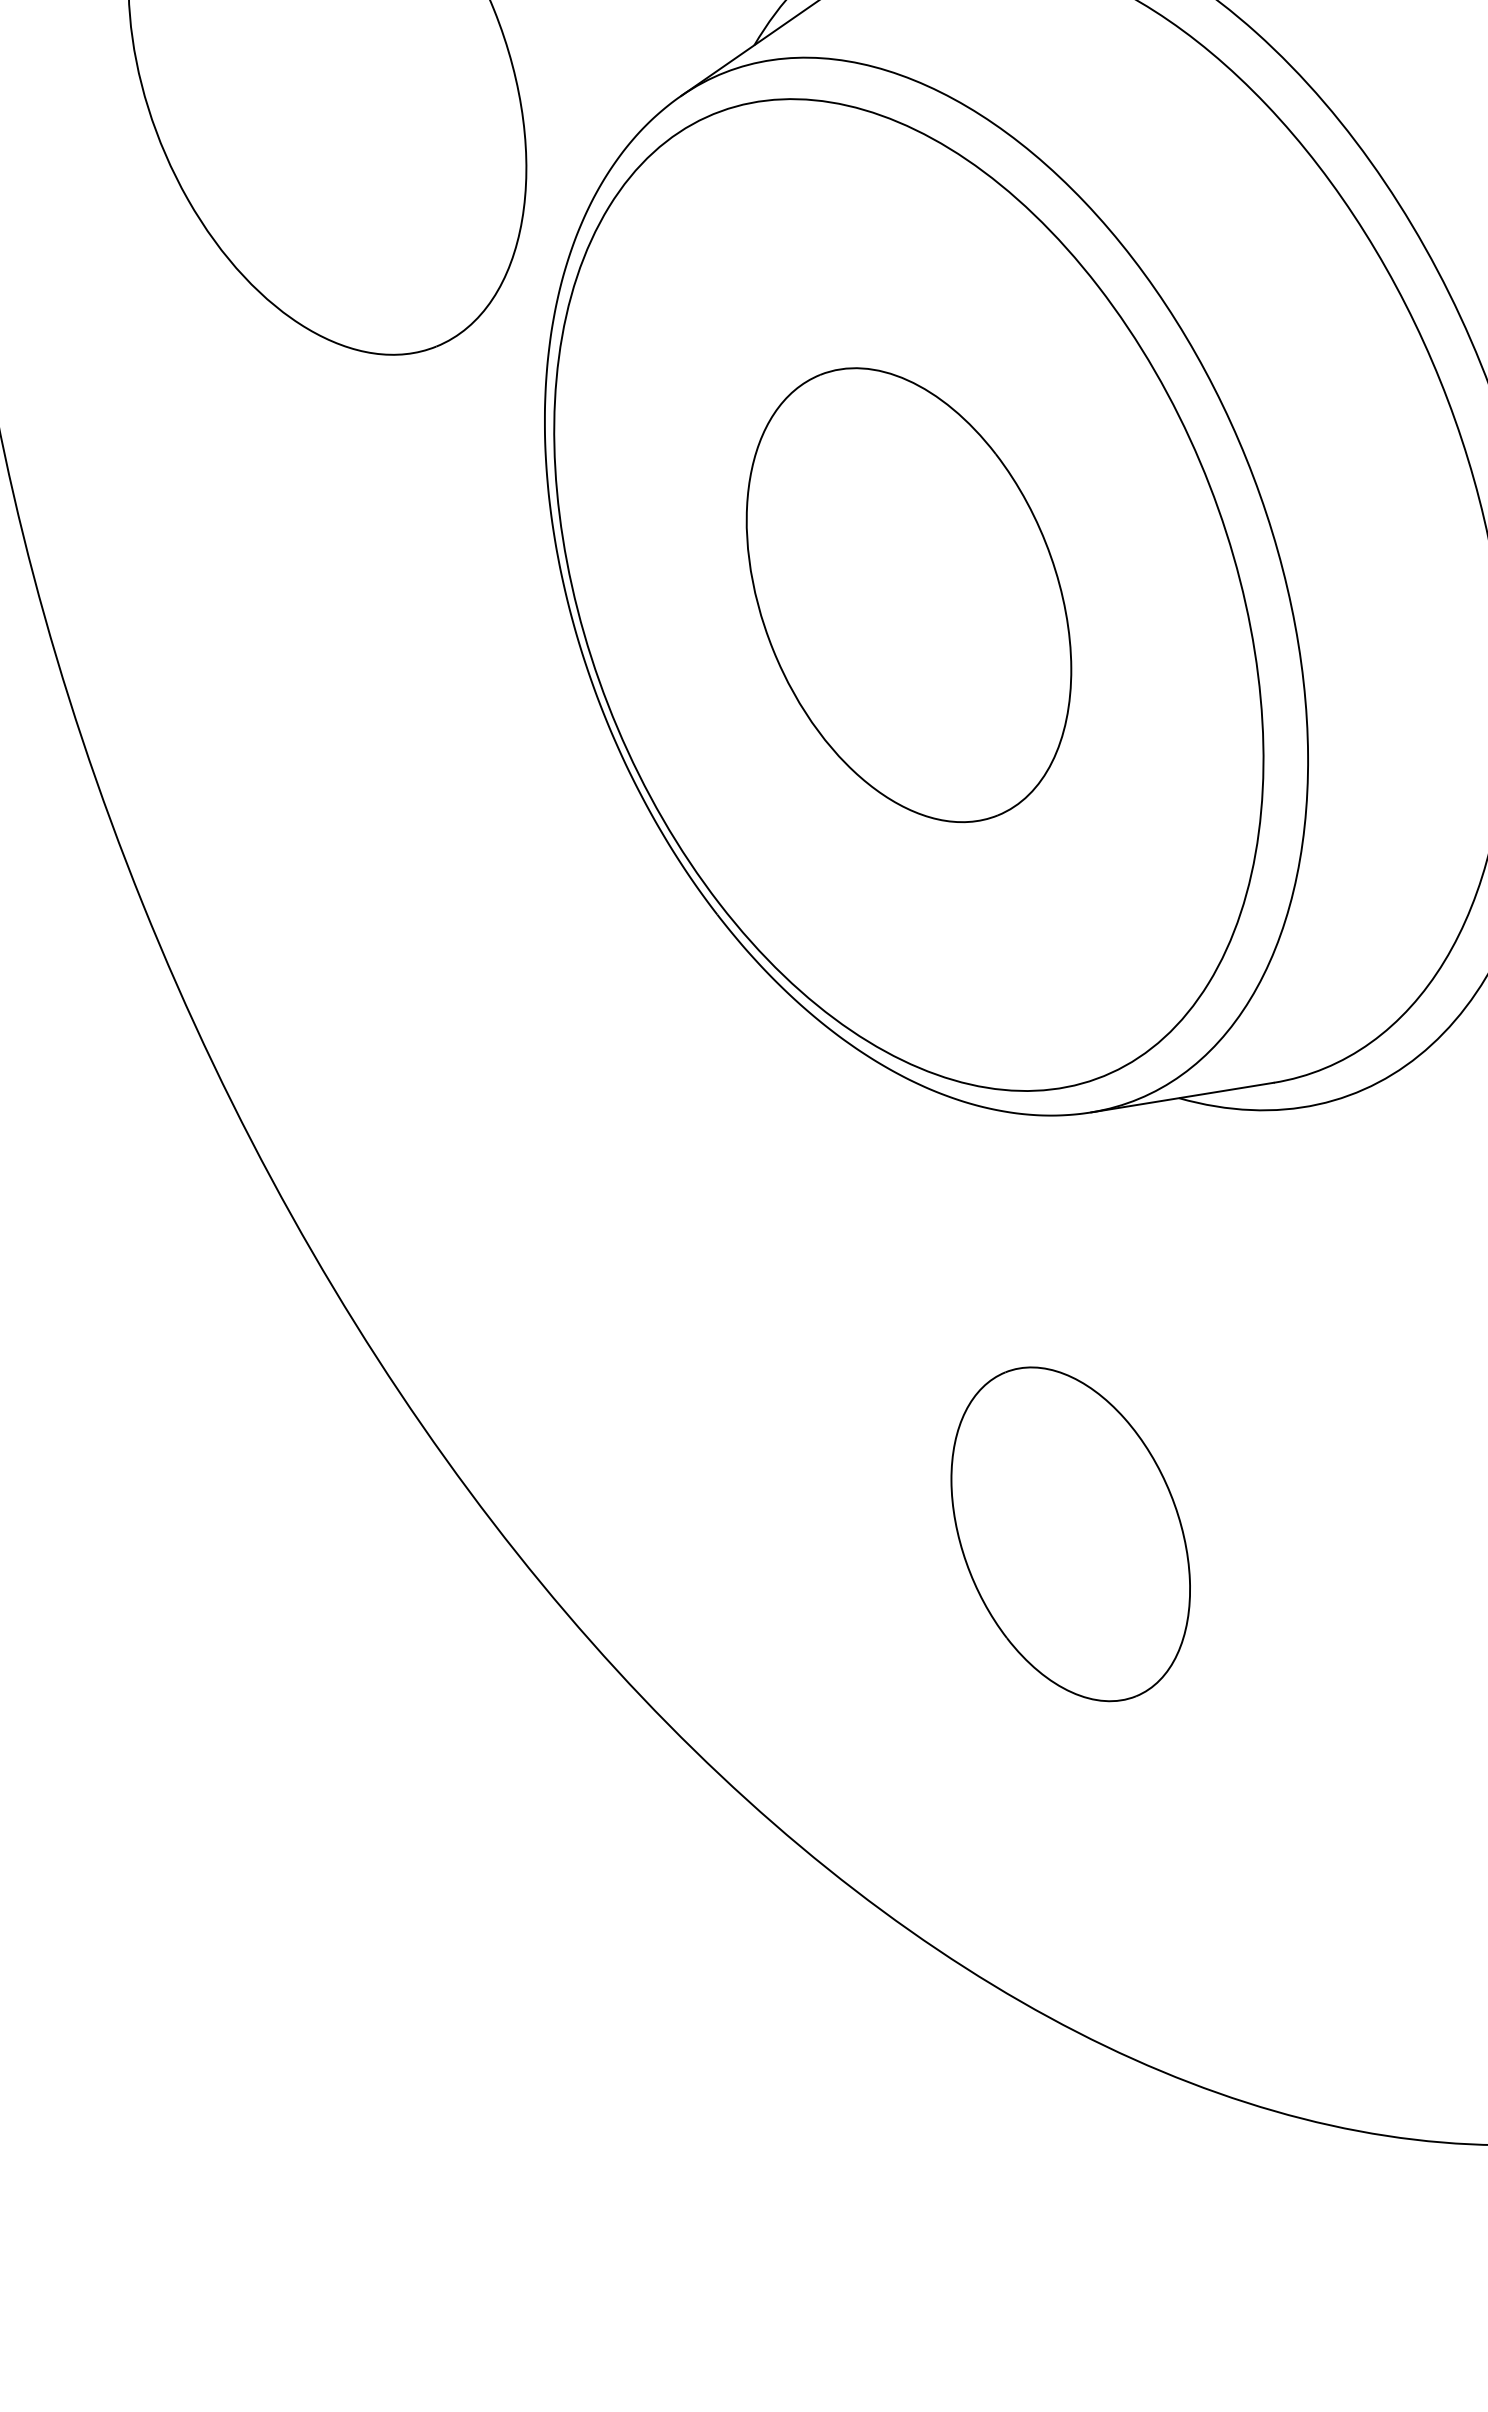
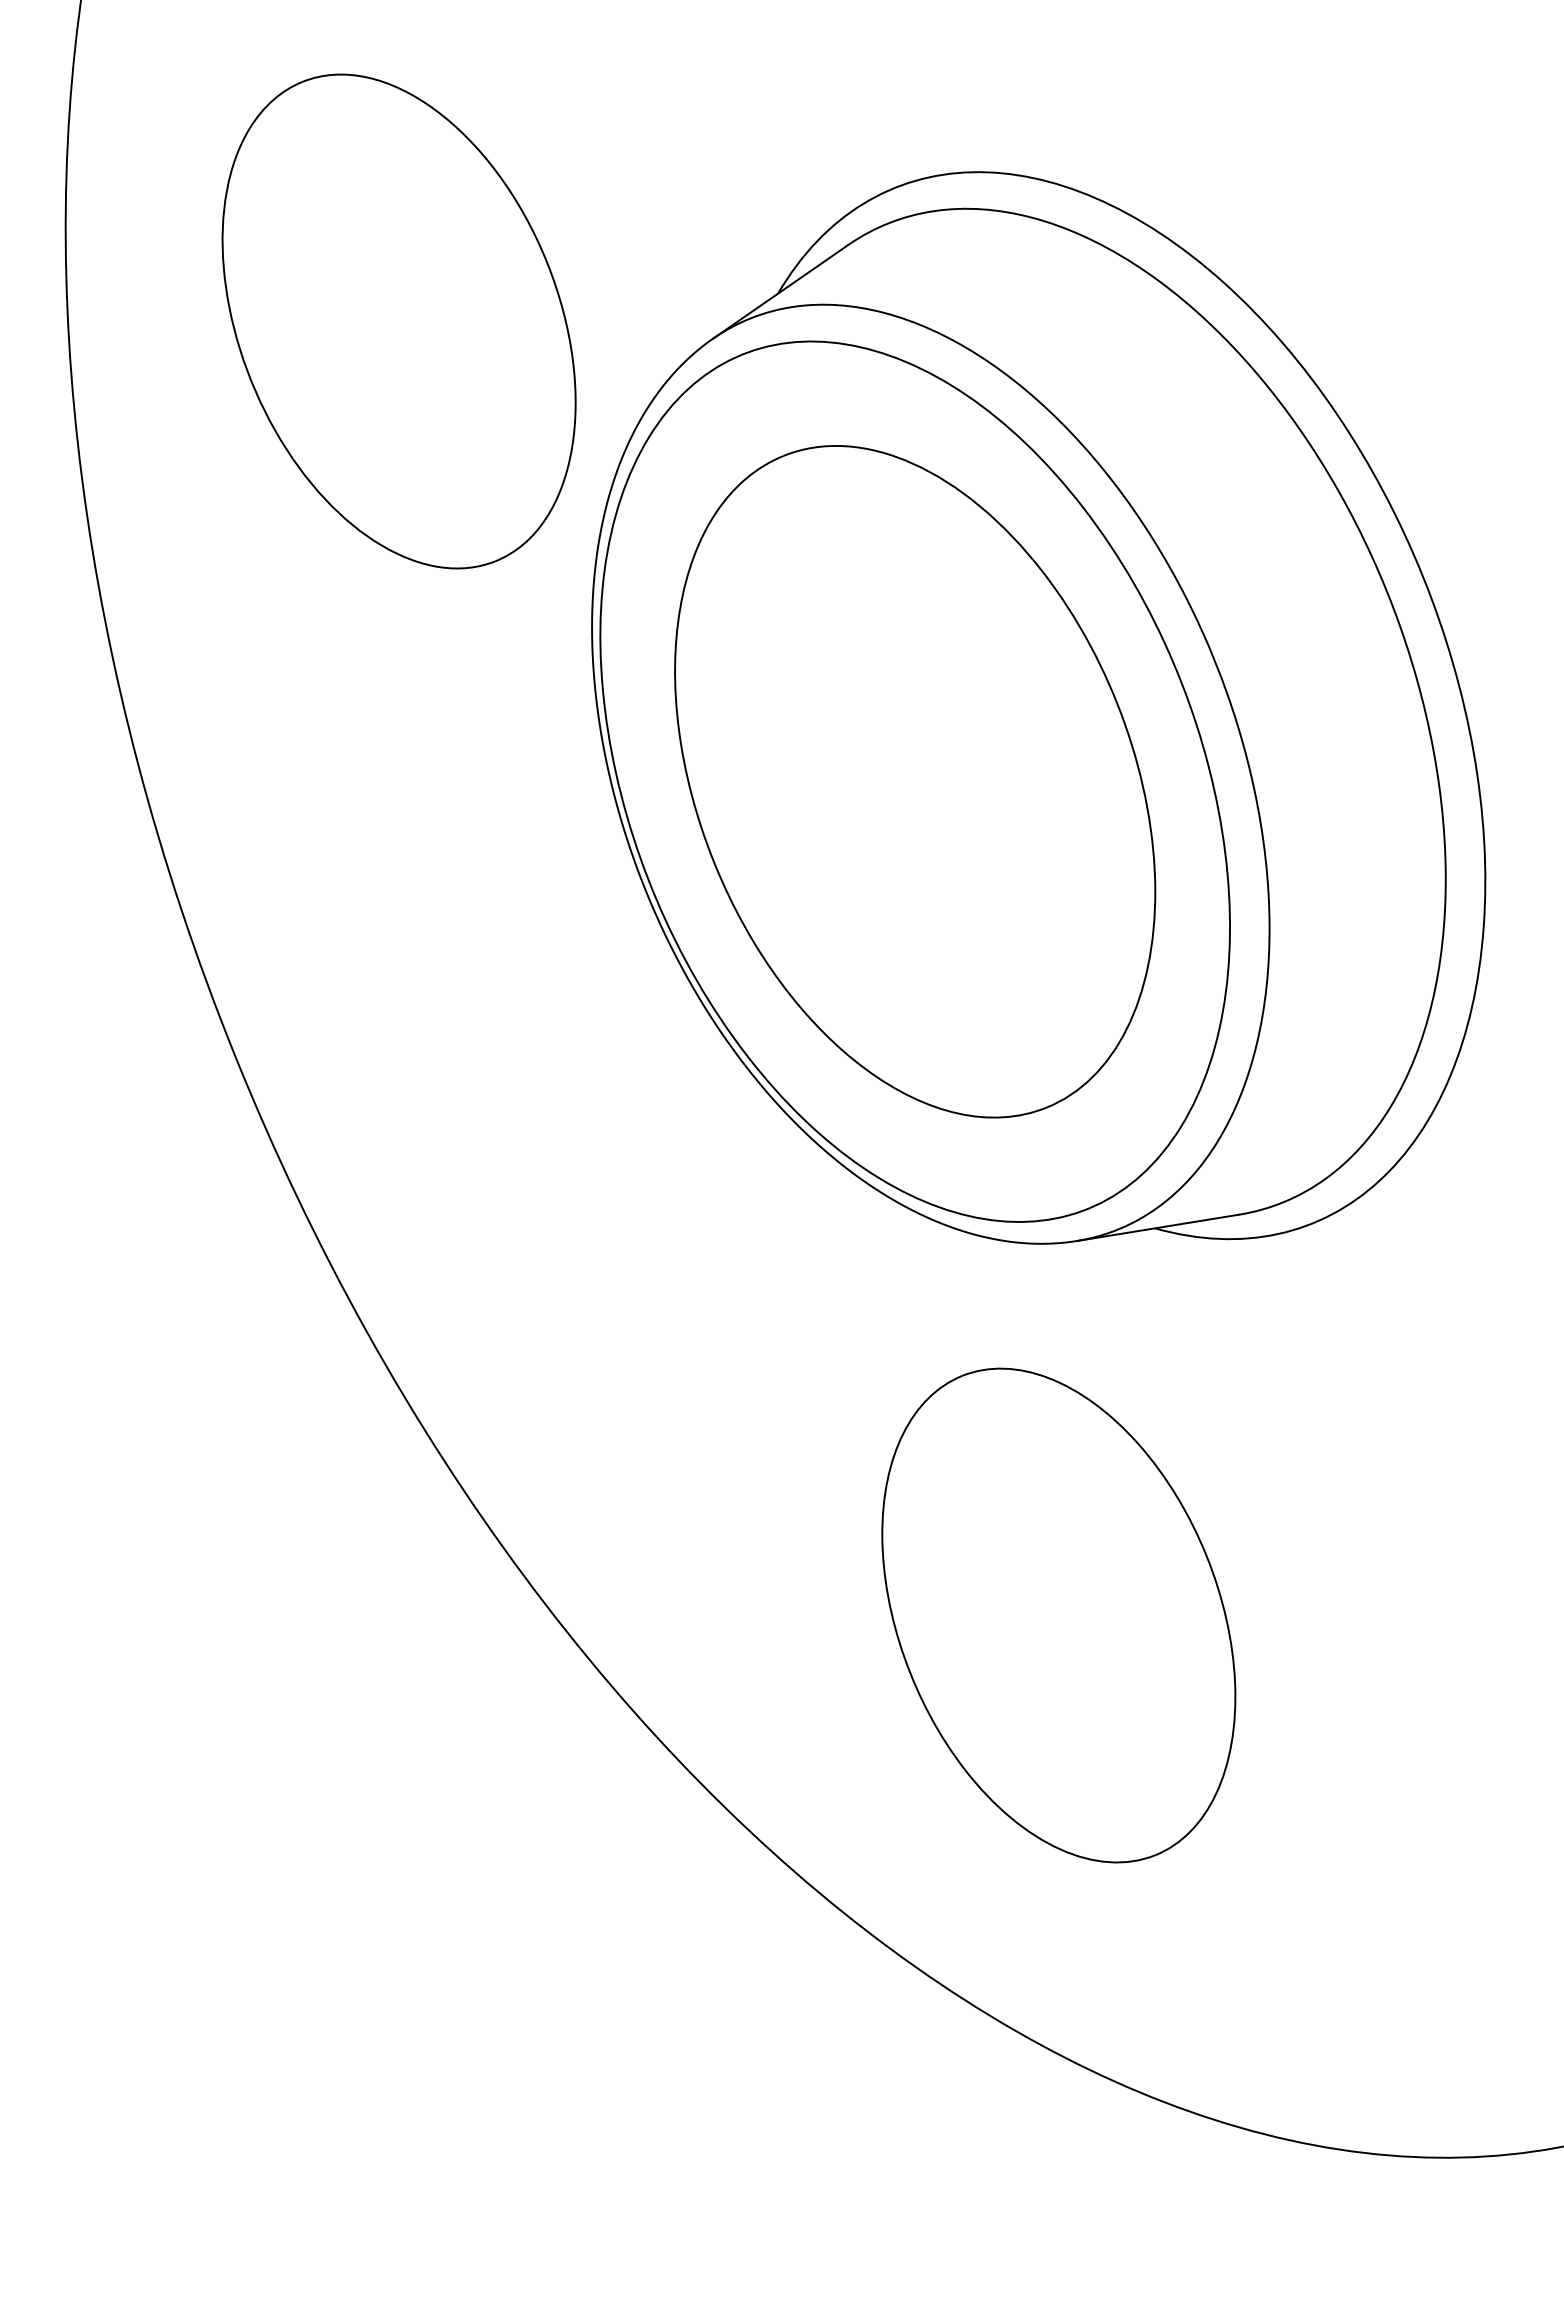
part: (909, 594) -> (915, 781), size x1.67
part: (1070, 1534) -> (1058, 1615), size x1.67

